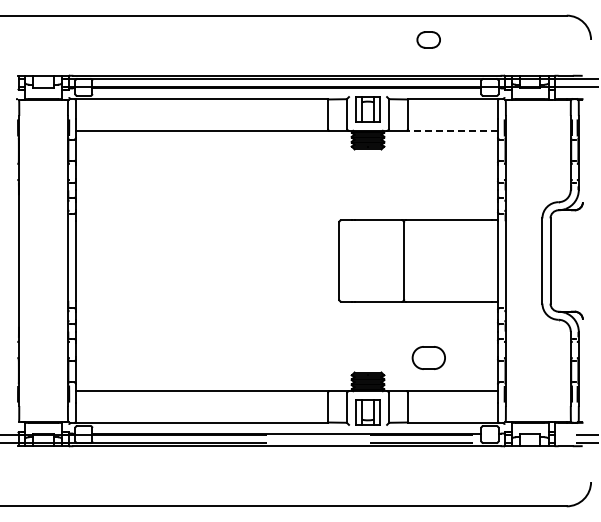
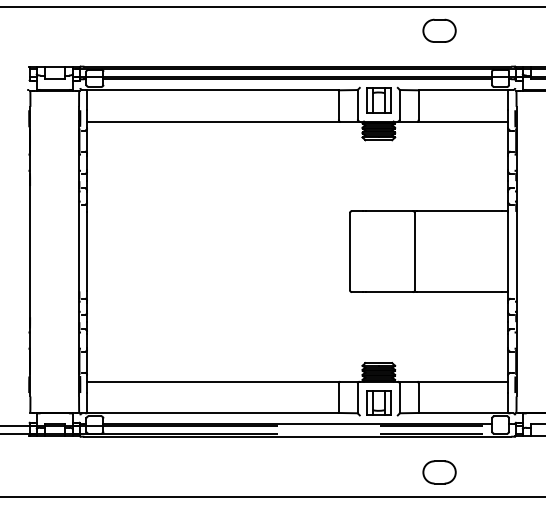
part: (428, 39) -> (439, 30), size x1.43
line: (451, 130) -> (462, 121), dashed -> solid
part: (428, 357) -> (439, 471), moved

